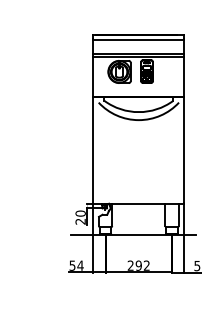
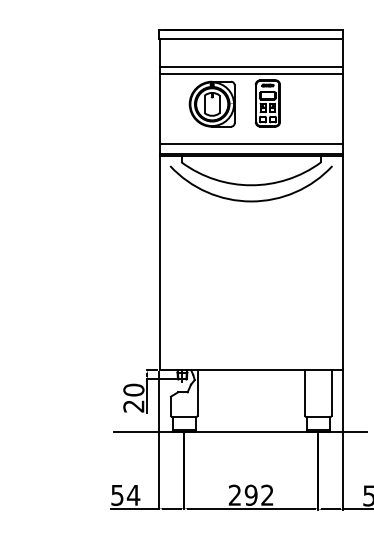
line: (138, 91) -> (250, 143), added

